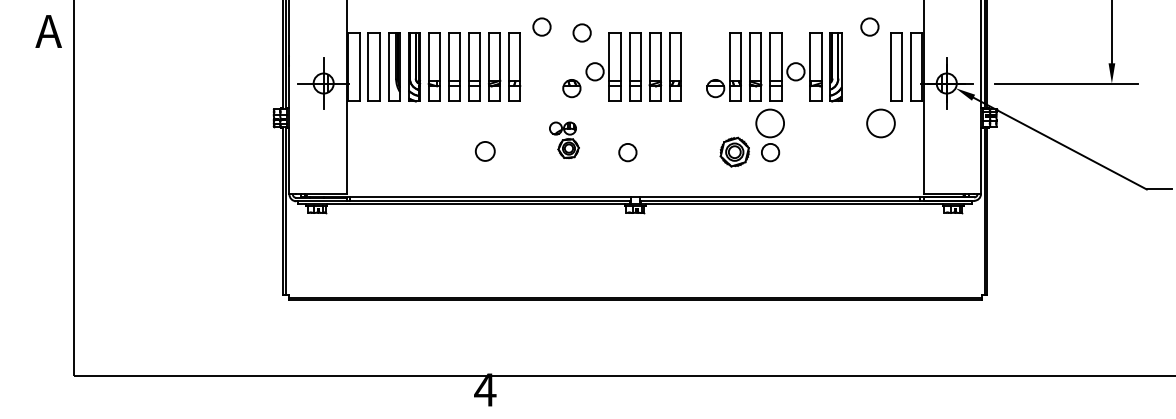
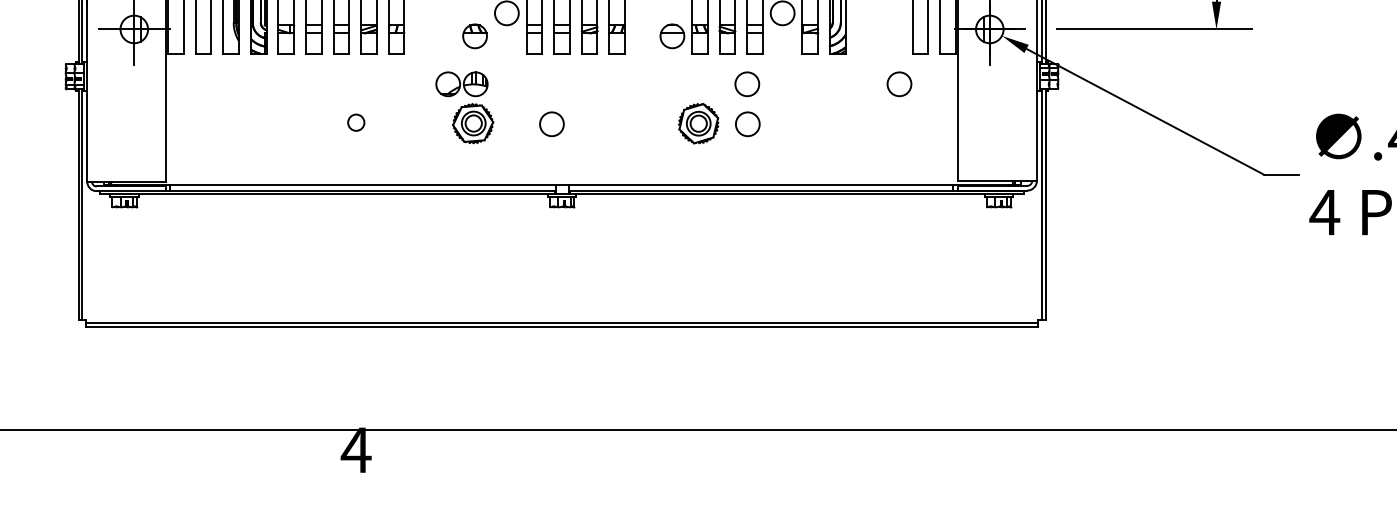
circle: (769, 123) -> (746, 84), size x0.62
circle: (880, 123) -> (898, 84), size x0.62
part: (564, 140) -> (464, 107), size x1.43
circle: (485, 151) -> (356, 122), size x0.62

